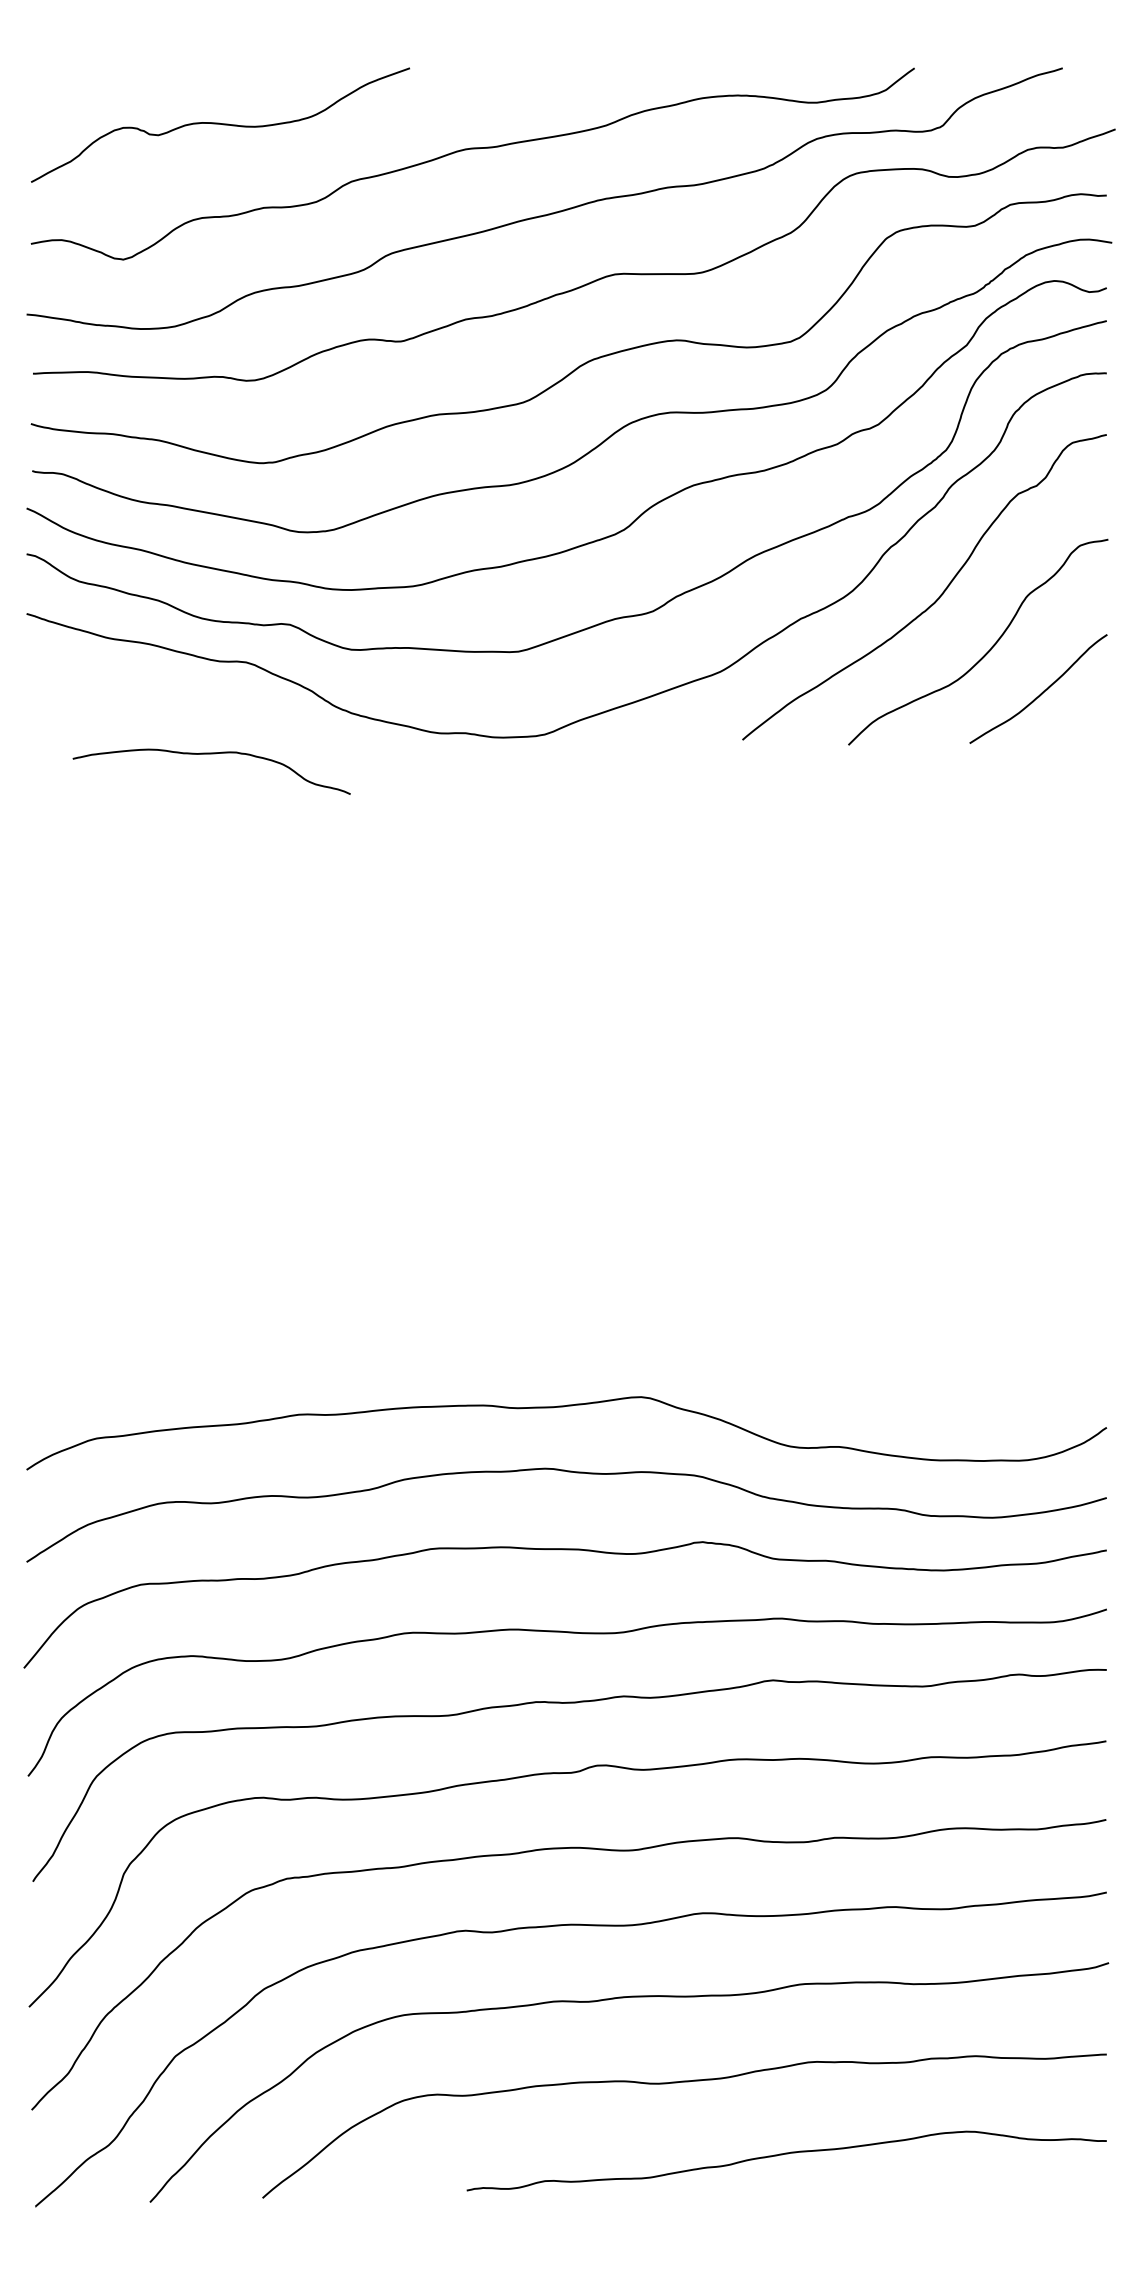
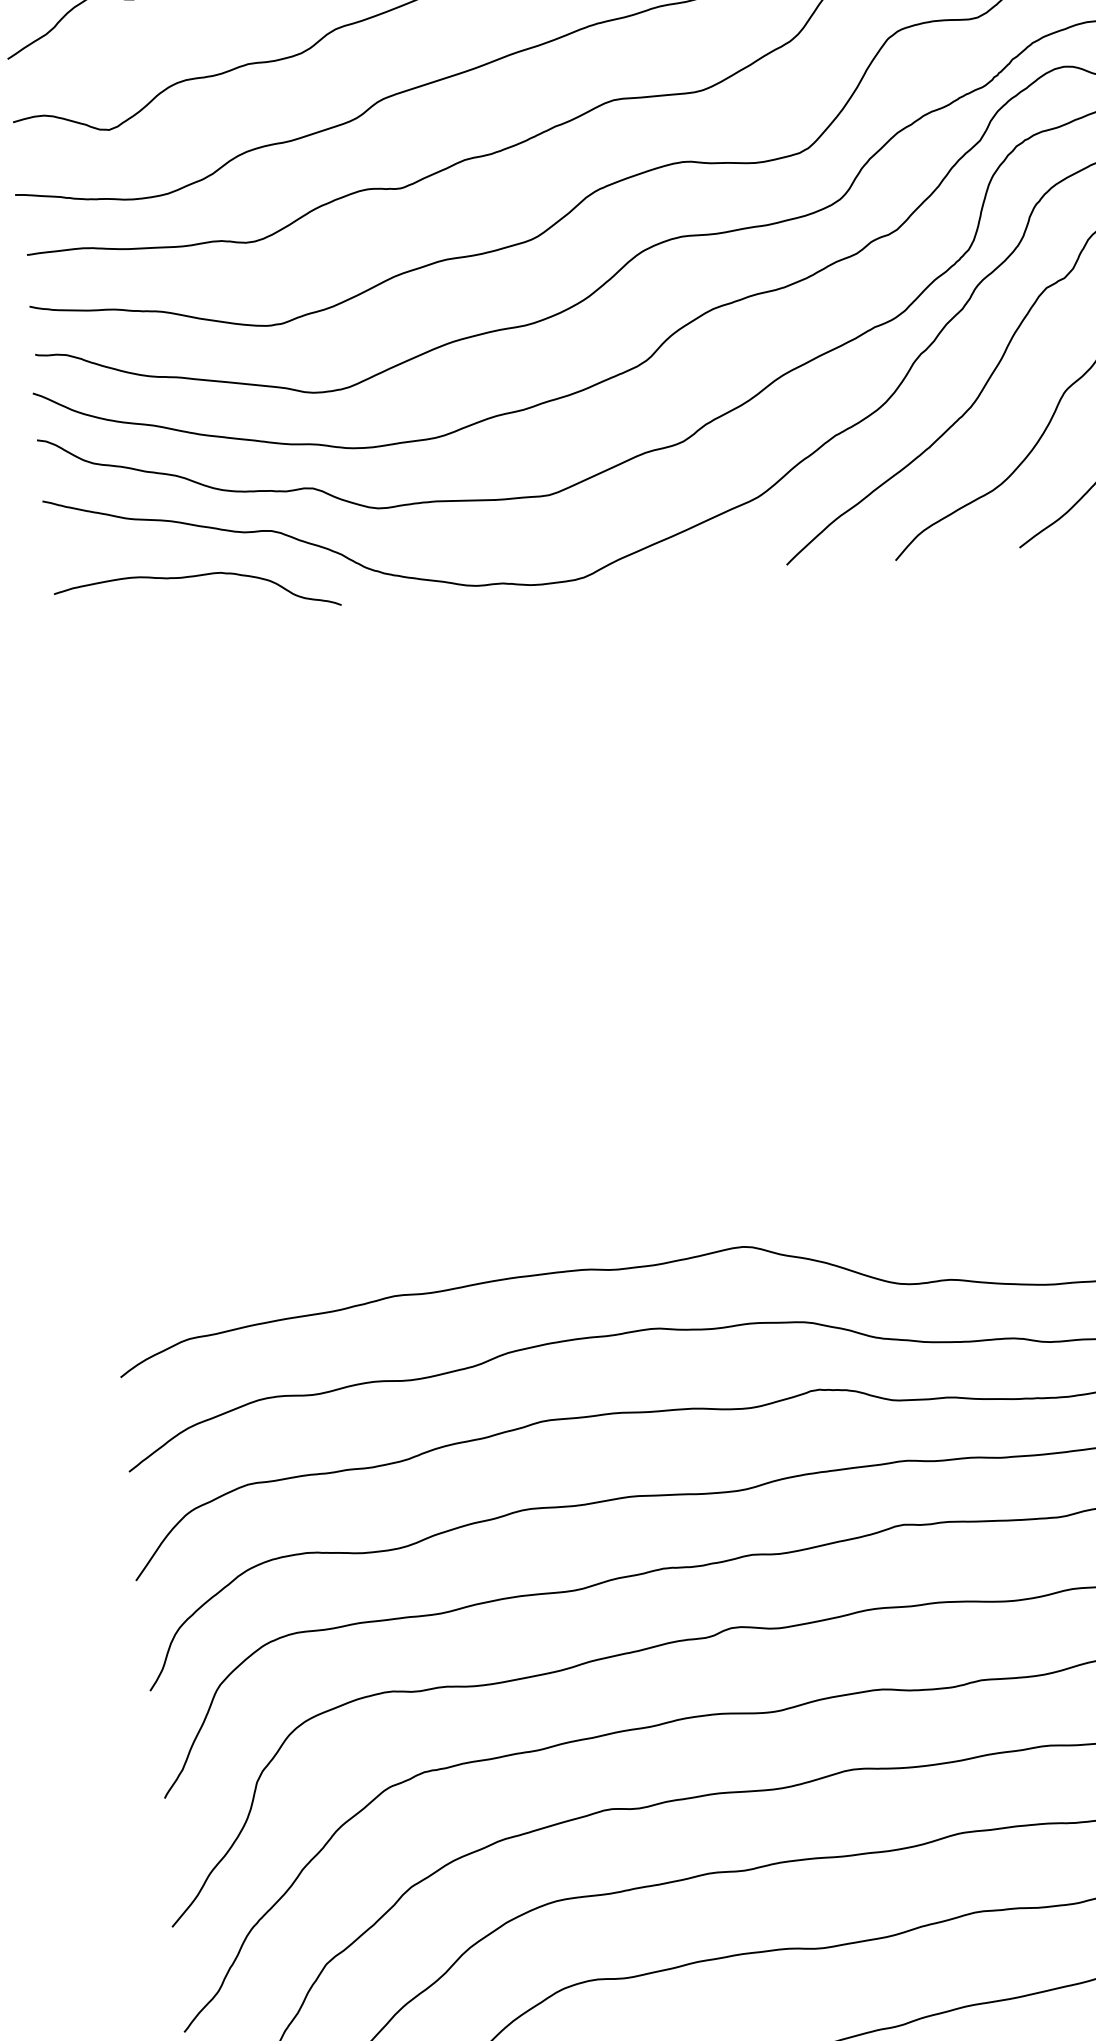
curve: (211, 754) -> (195, 577), moved

